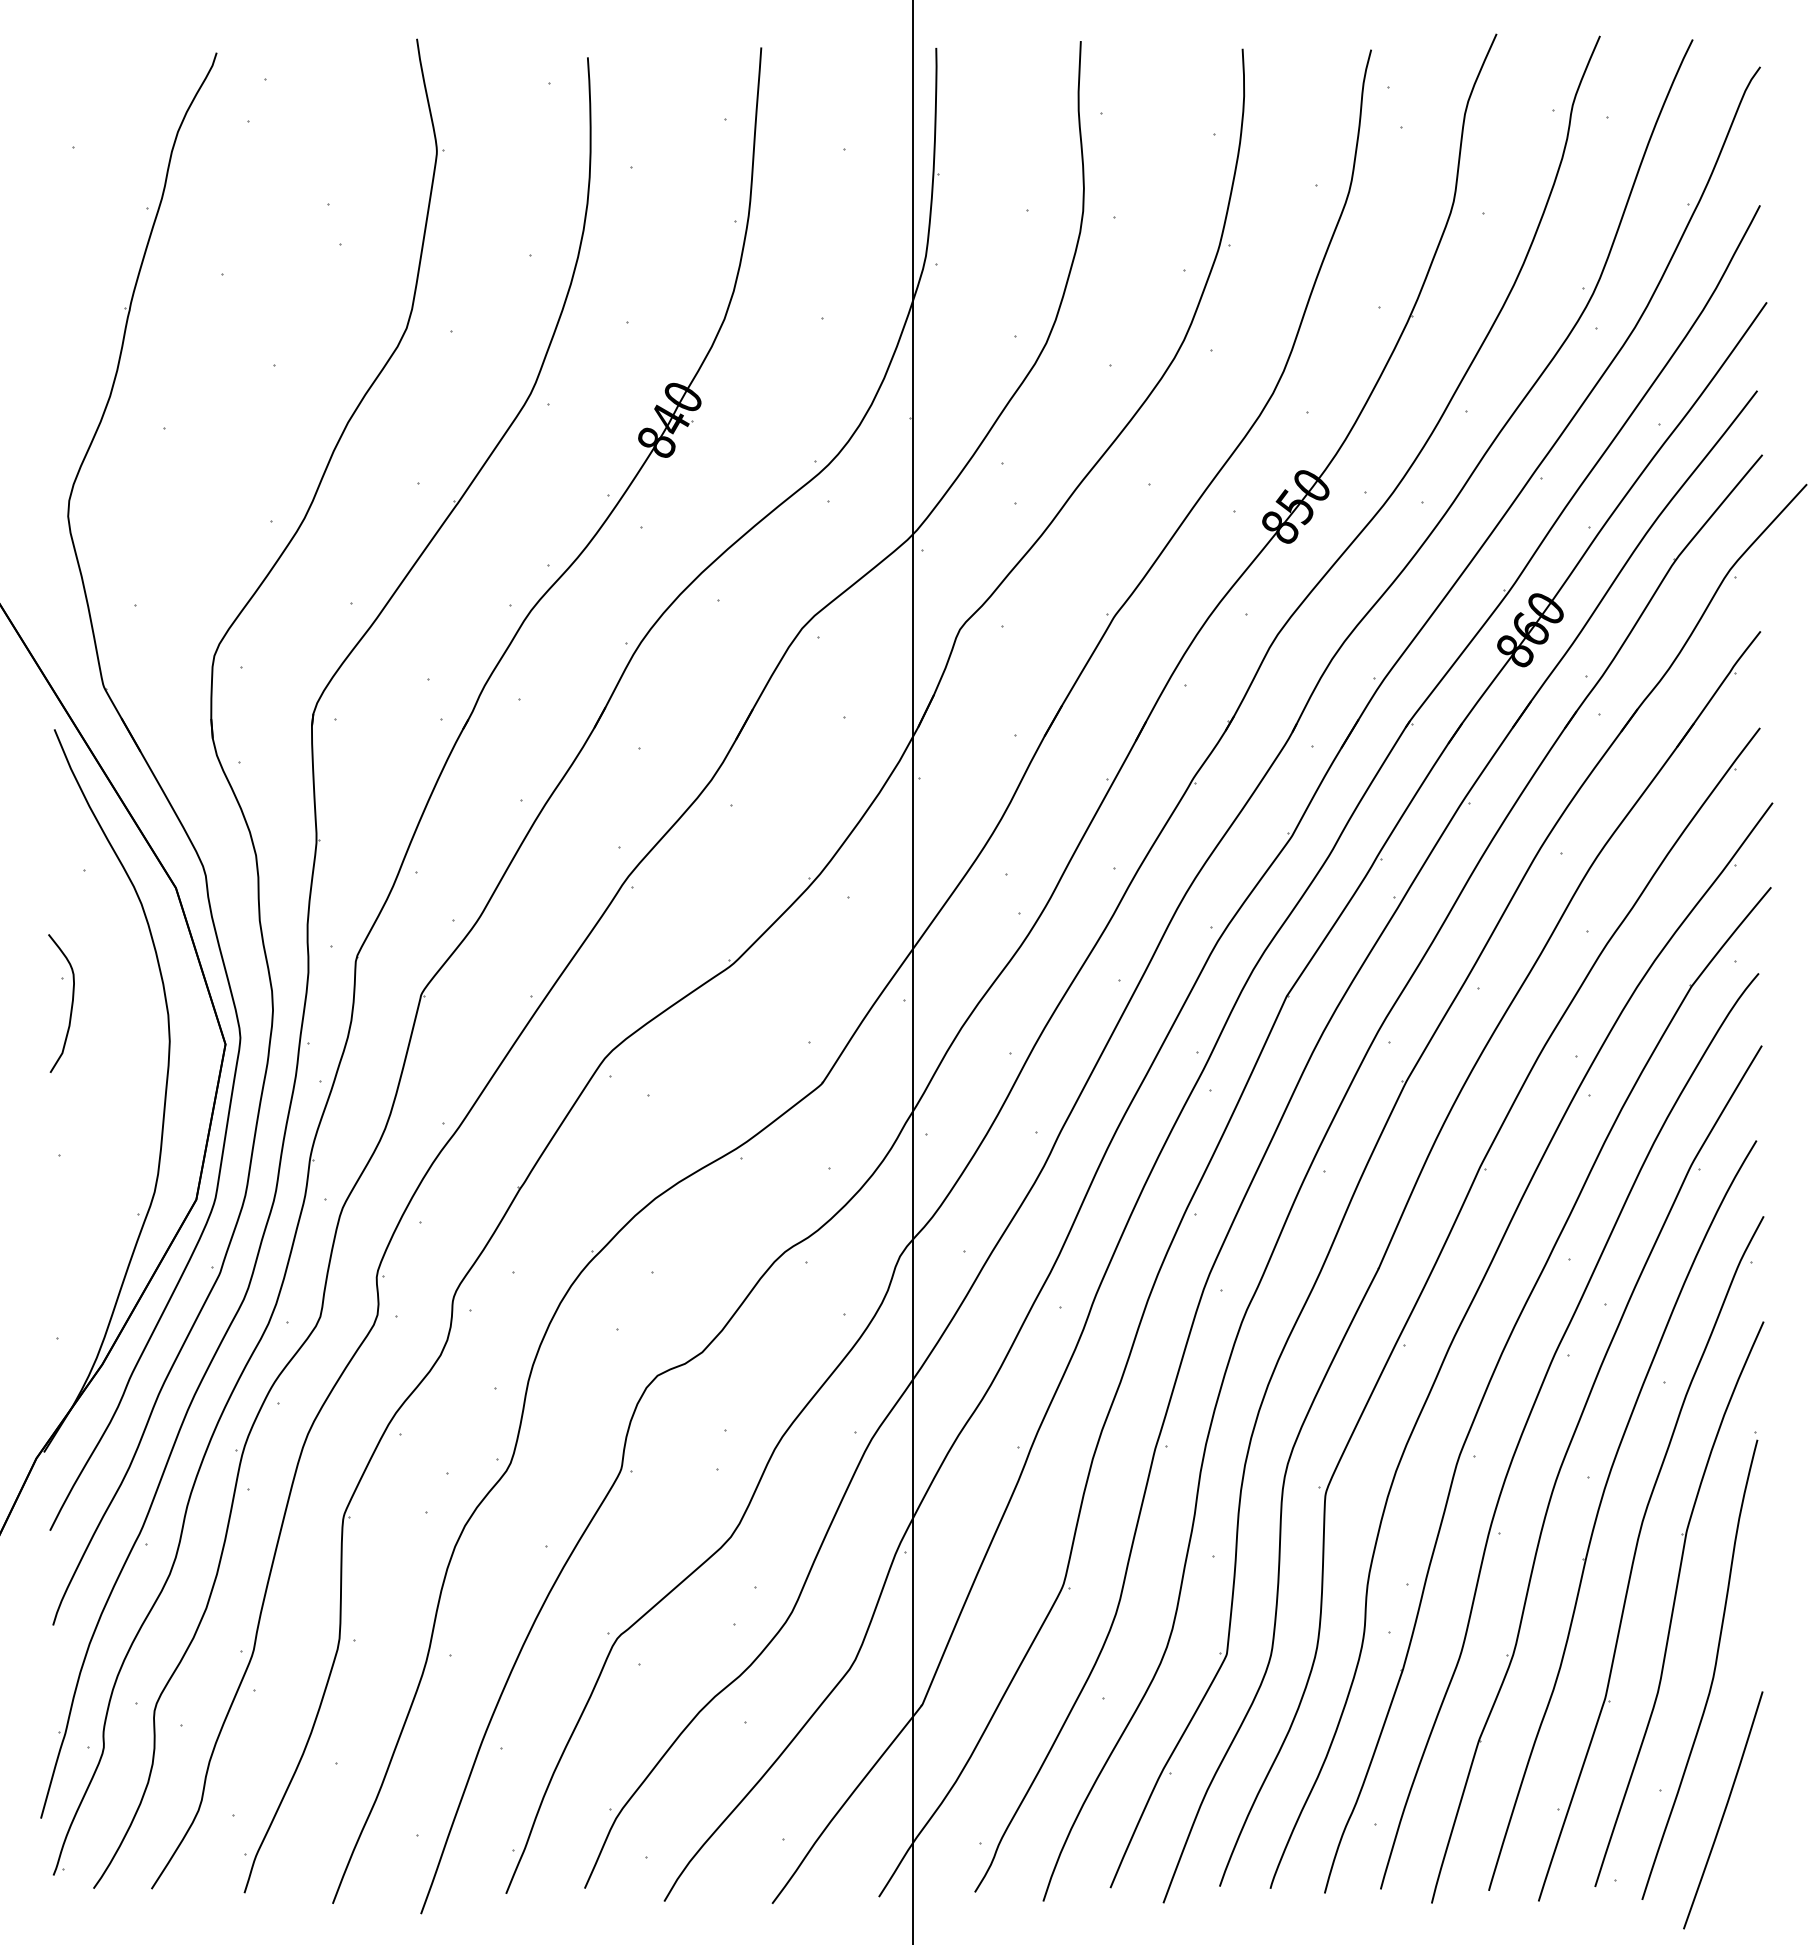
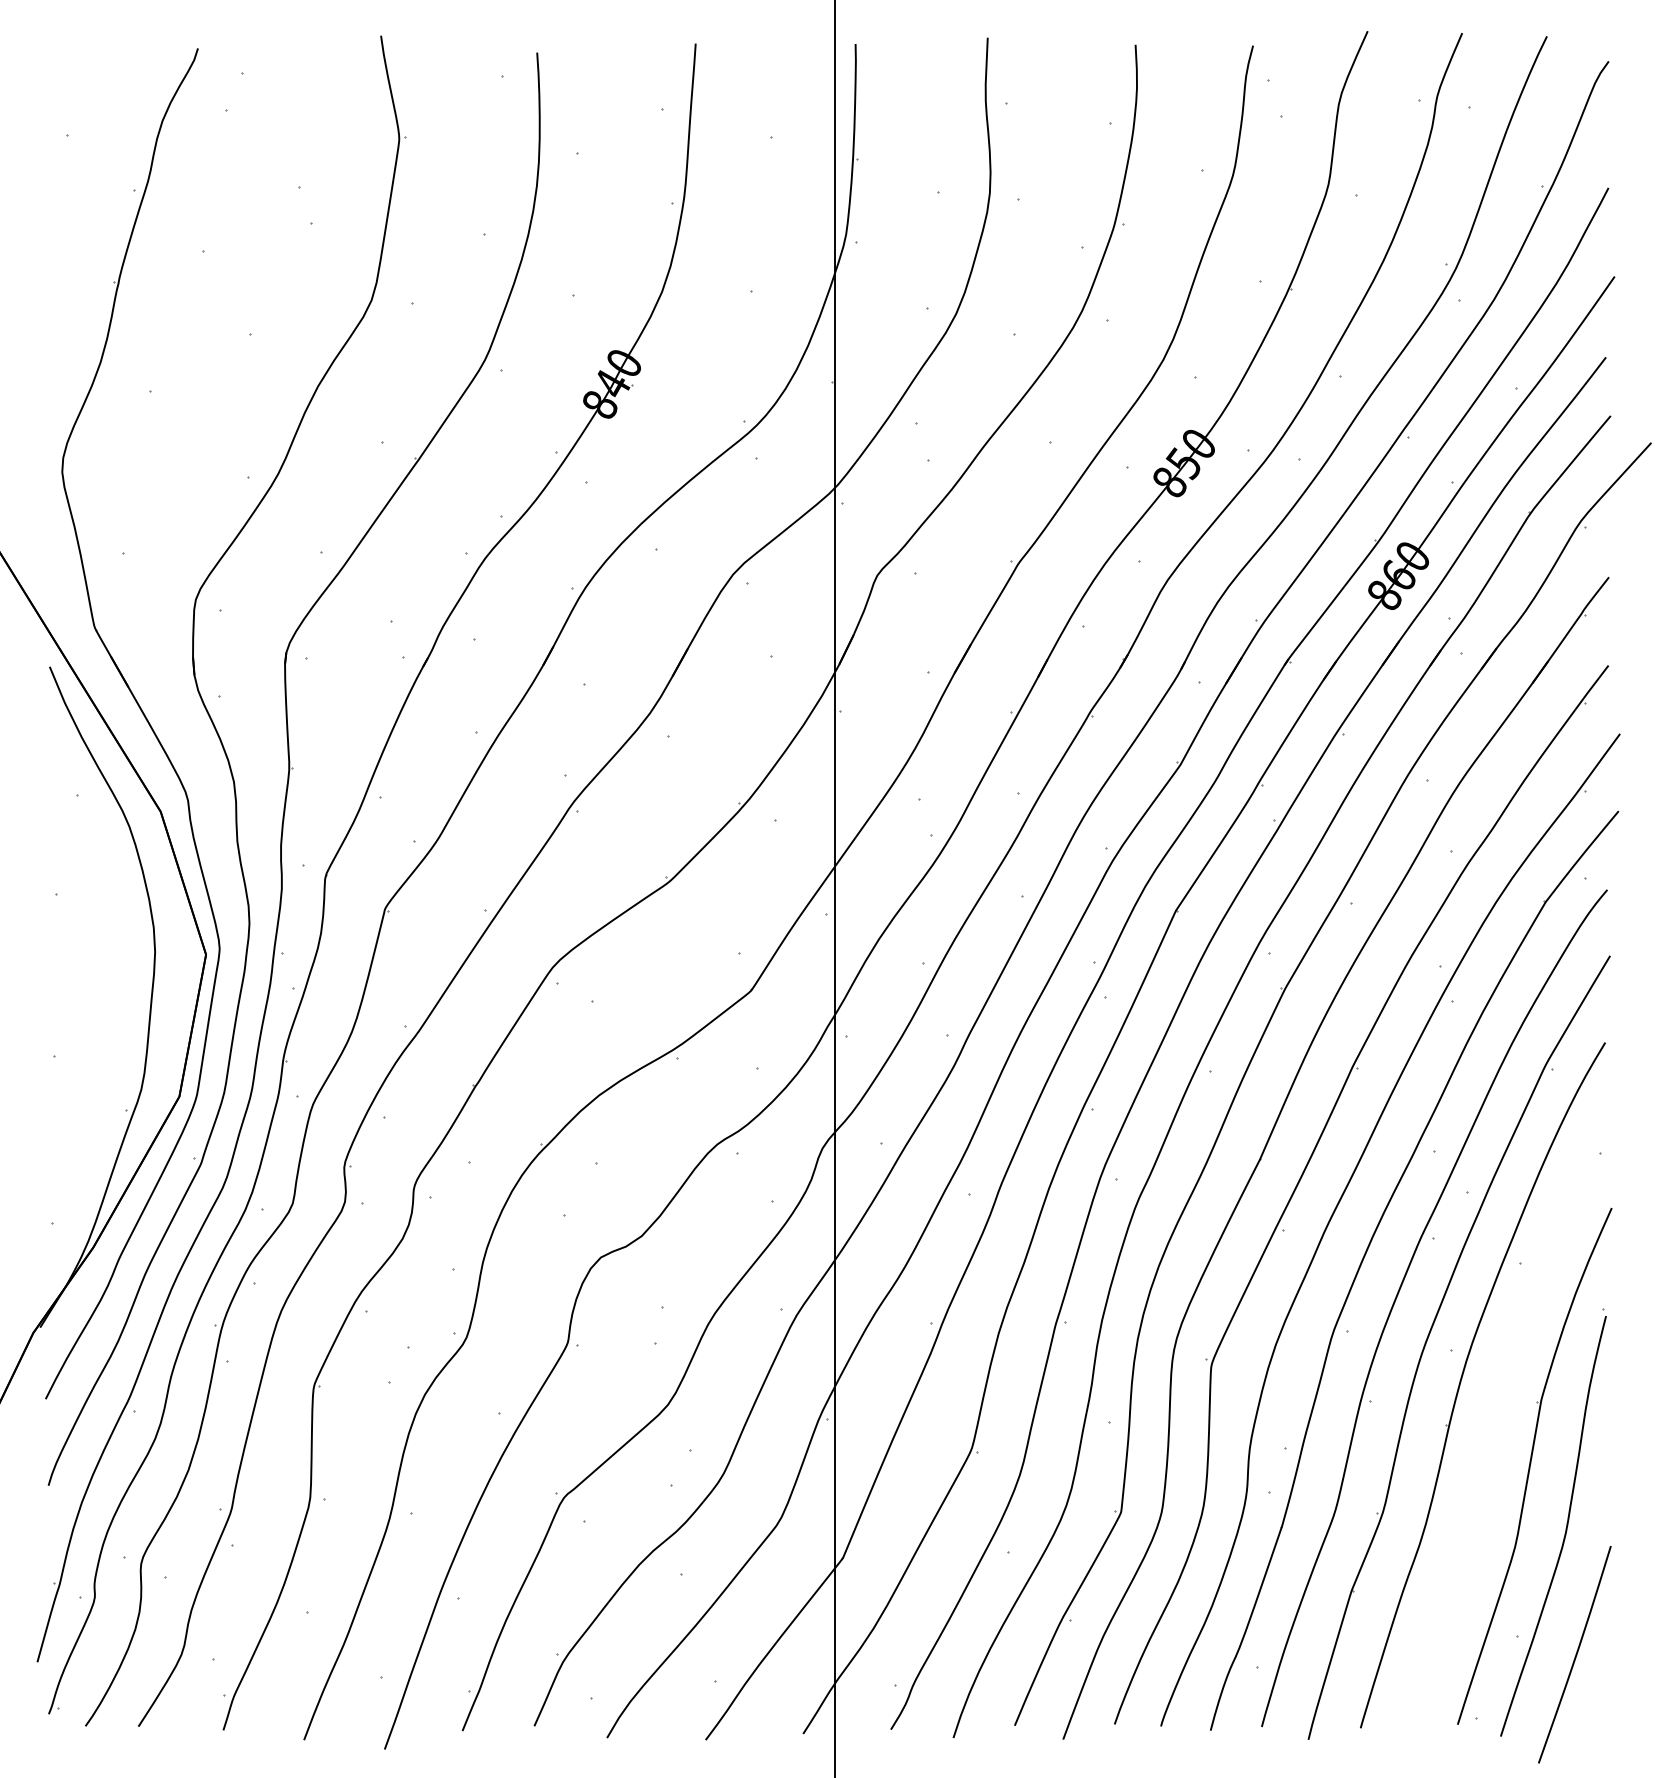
curve: (71, 1003) -> (65, 917), removed
part: (1635, 1556) -> (1494, 1422), removed

